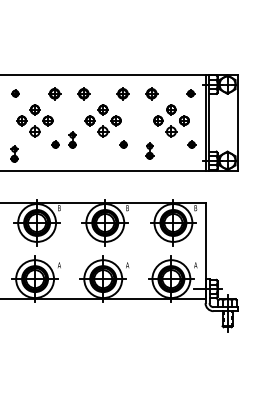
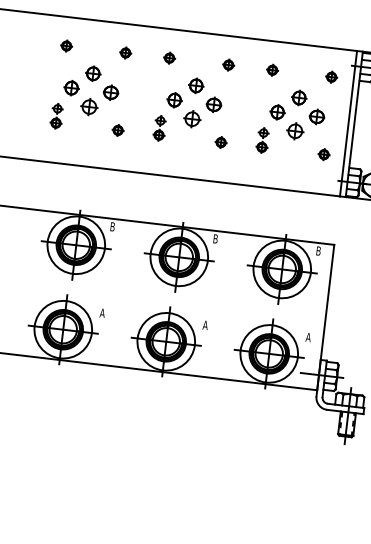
part: (54, 93) -> (125, 52), size x0.62
part: (83, 93) -> (169, 57), size x0.62
part: (122, 93) -> (228, 64), size x0.62
part: (151, 93) -> (272, 69), size x0.62
part: (72, 139) -> (159, 127), moved
part: (149, 150) -> (262, 139), moved
part: (14, 153) -> (56, 115), moved

